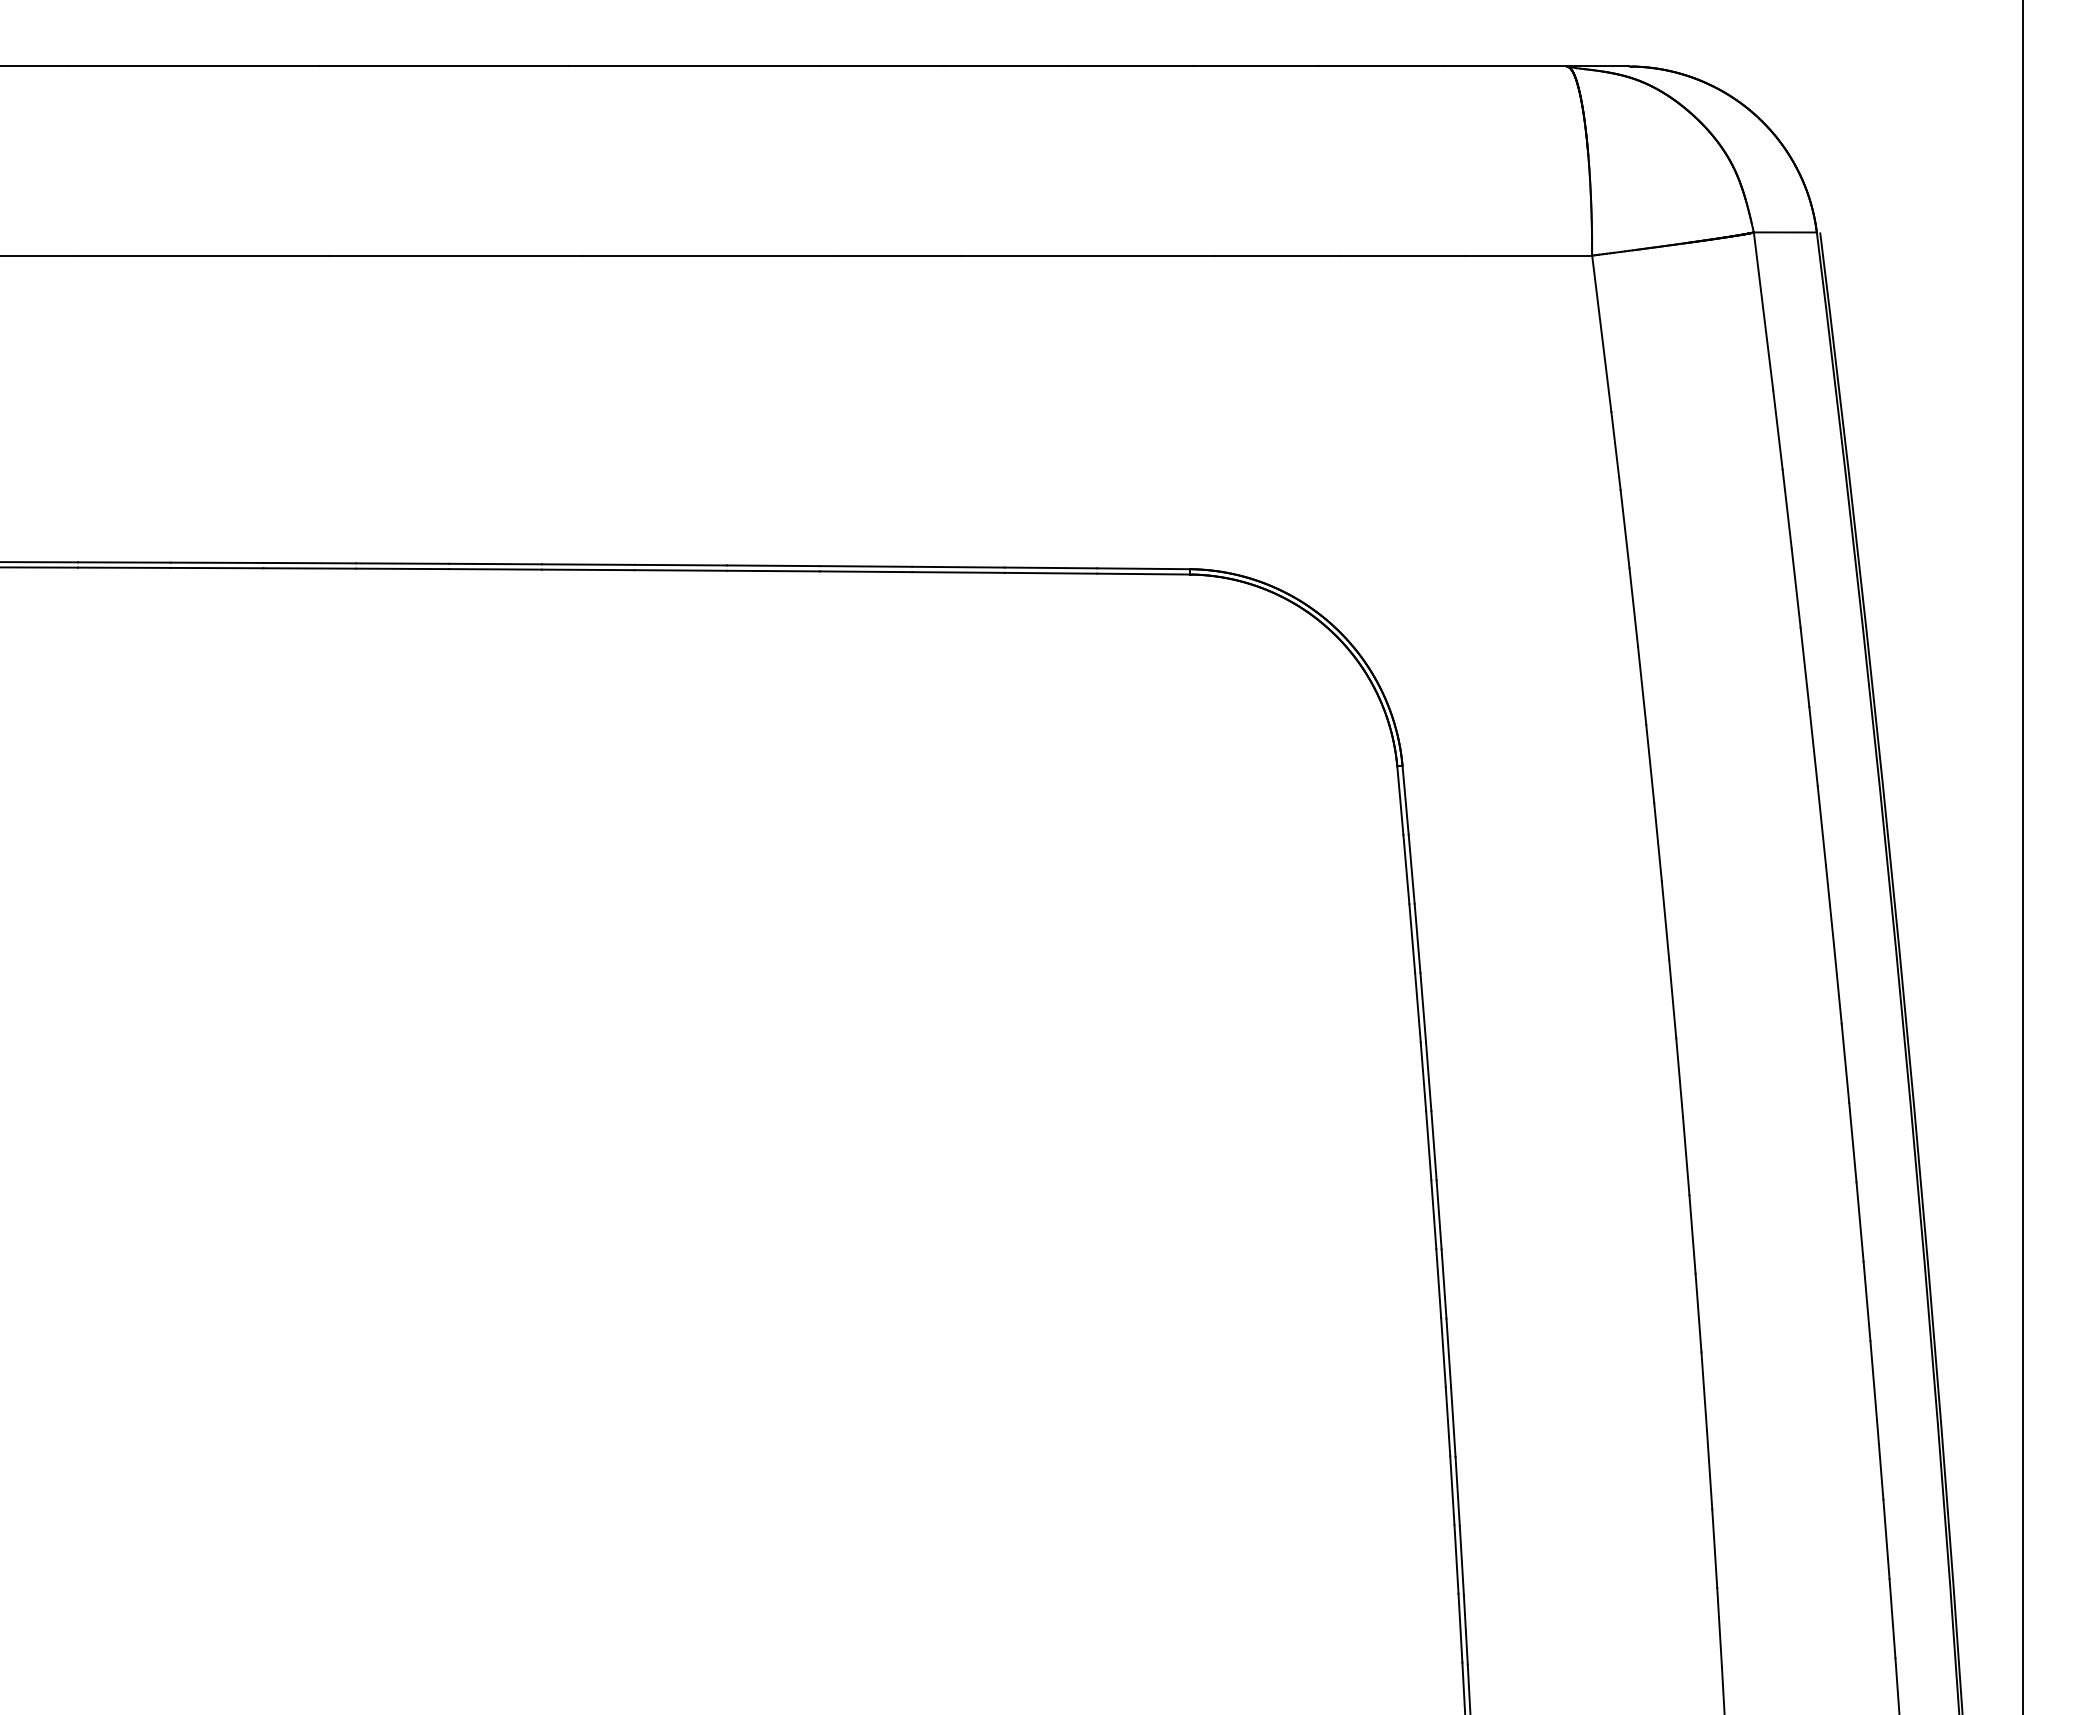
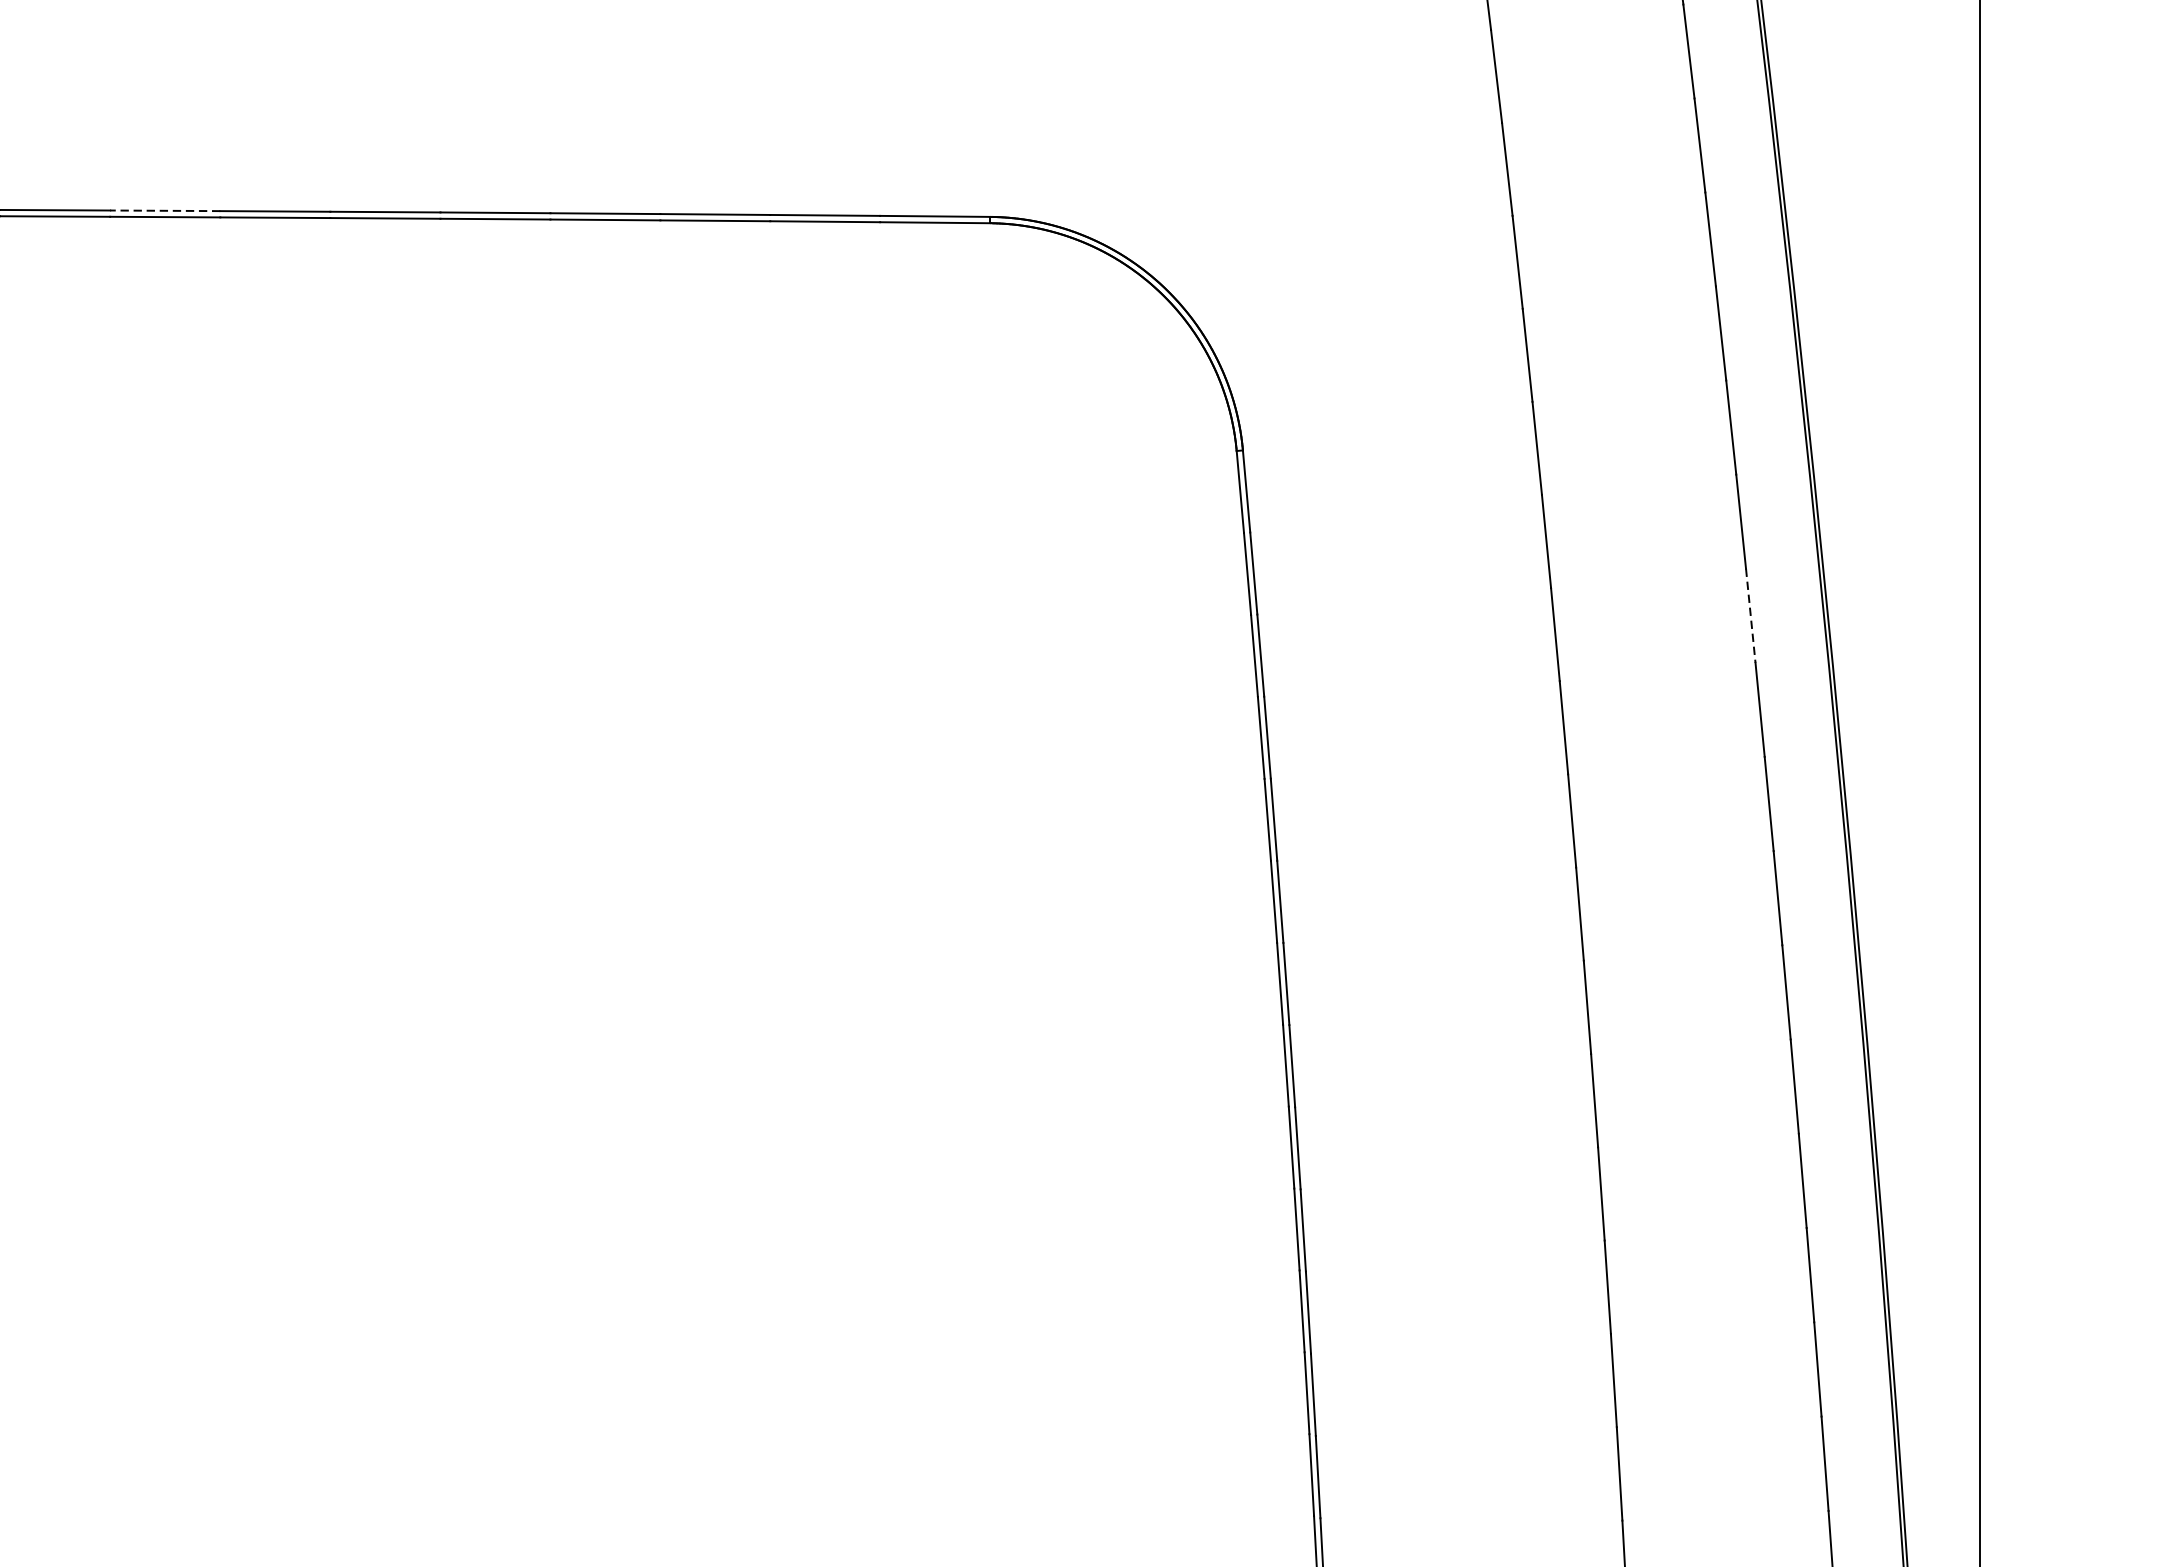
line: (494, 564) -> (164, 211), solid -> dashed
line: (1829, 904) -> (1750, 615), solid -> dashed

